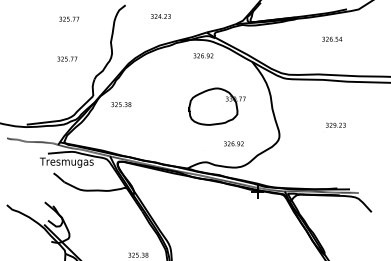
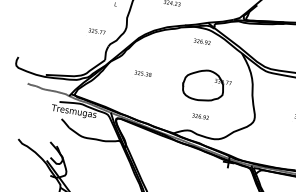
text: (67, 58) -> (97, 31), moved
text: (121, 104) -> (143, 73), moved
text: (233, 143) -> (200, 116), moved

